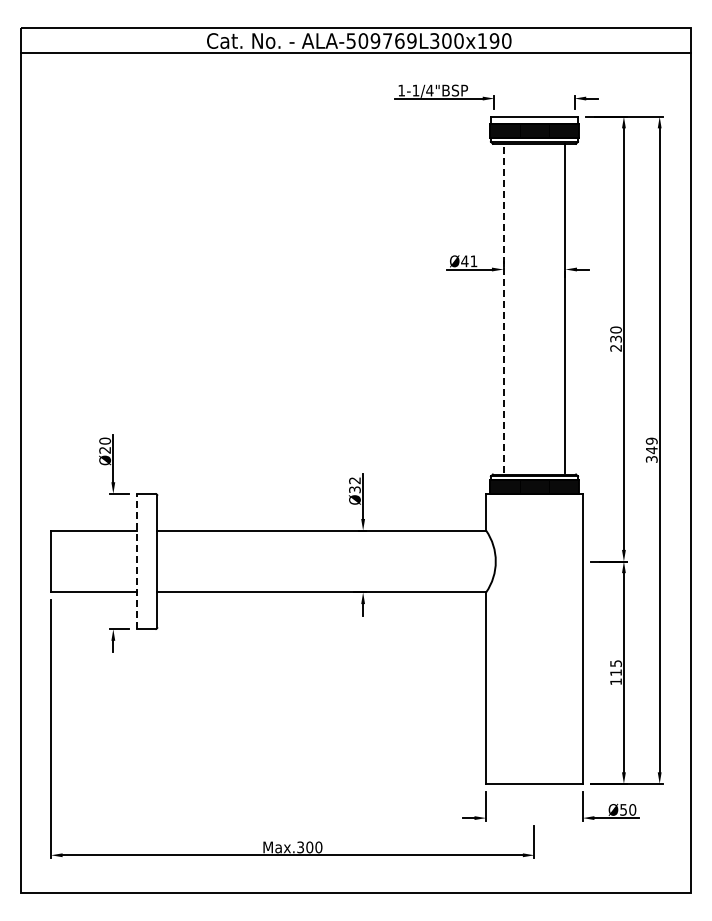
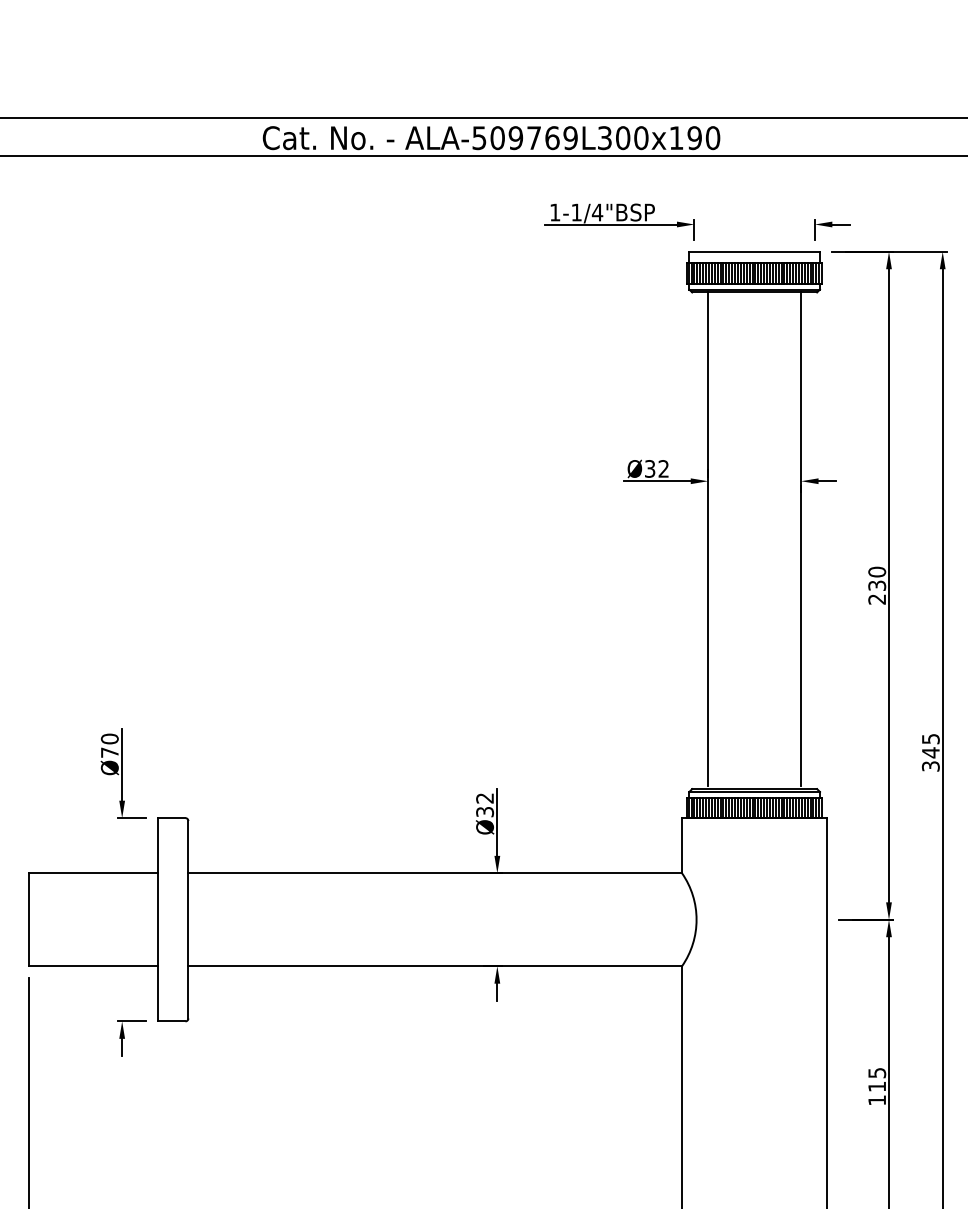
text: (469, 261) -> (657, 469), Ø41 -> Ø32
line: (503, 307) -> (708, 538), dashed -> solid
text: (651, 440) -> (930, 738), 349 -> 345
text: (104, 450) -> (108, 753), Ø20 -> Ø70
line: (137, 561) -> (158, 919), dashed -> solid

